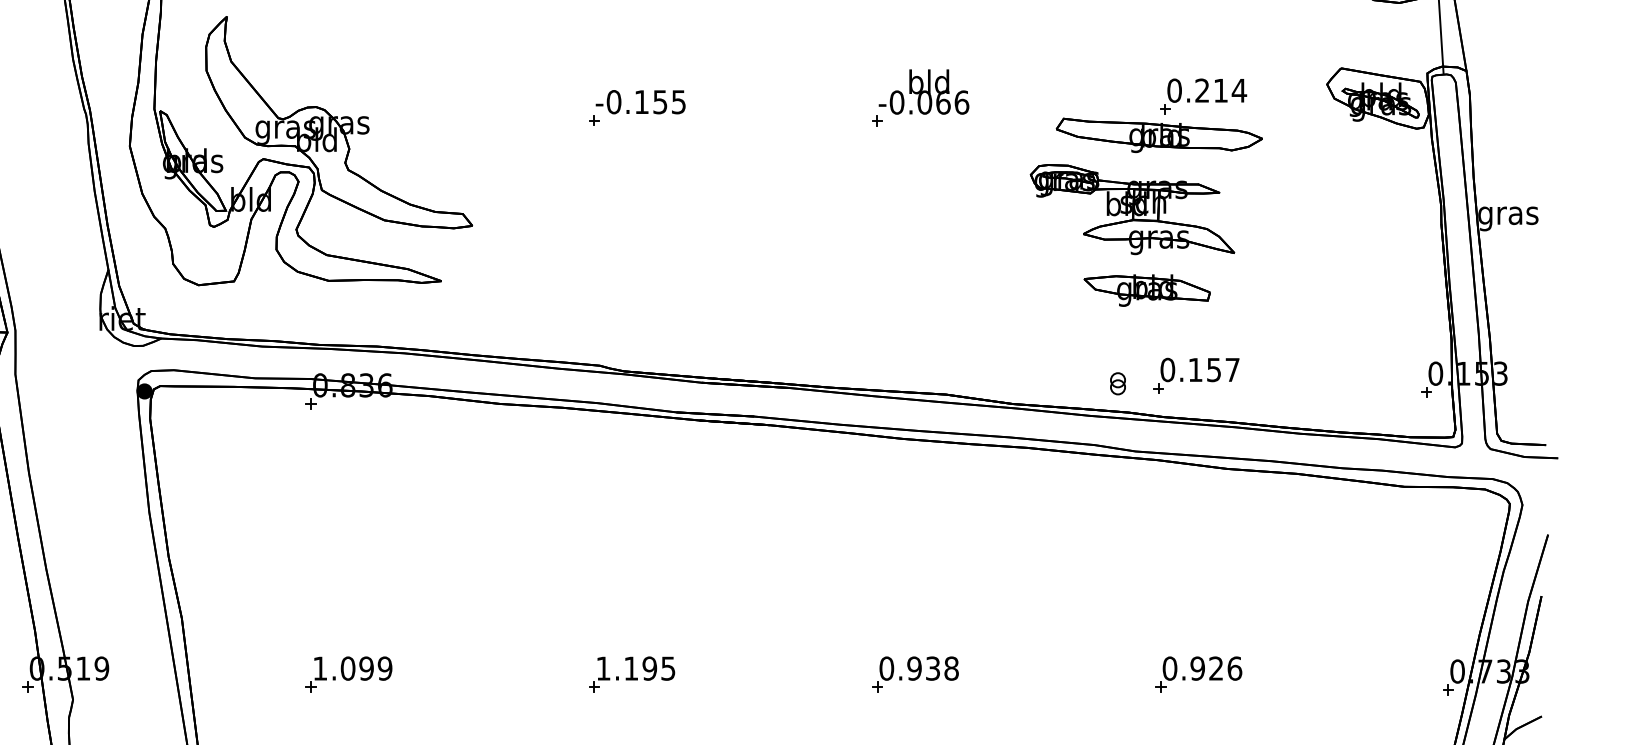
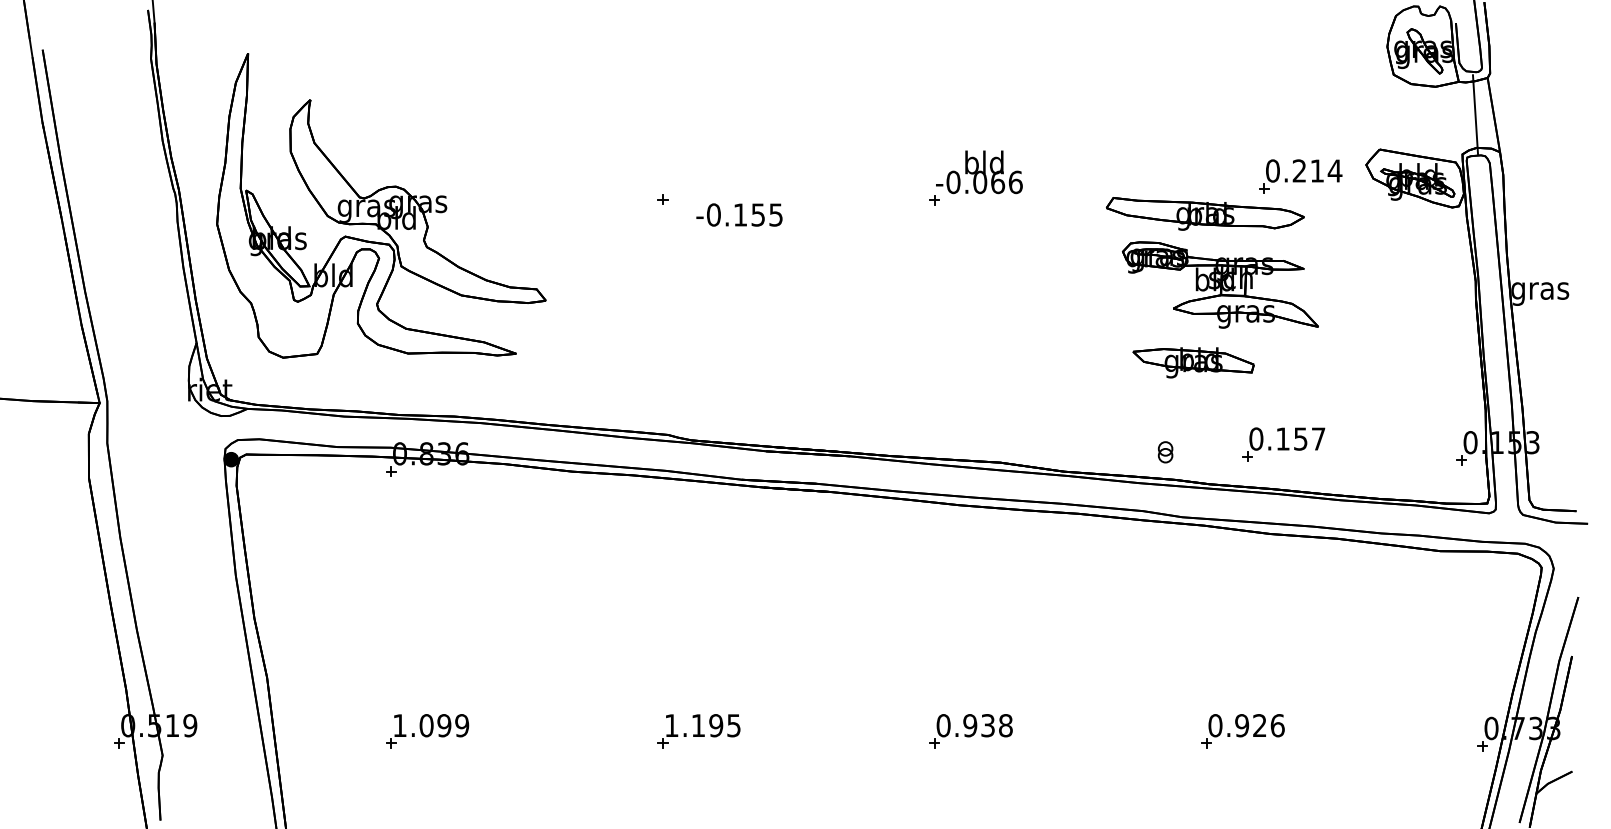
part: (1203, 96) -> (1300, 176), moved
text: (640, 101) -> (739, 214), moved
part: (1132, 208) -> (1220, 284), moved
part: (1196, 375) -> (1283, 444), moved

